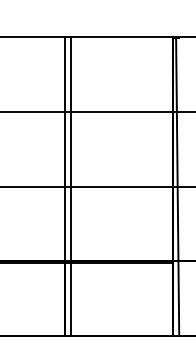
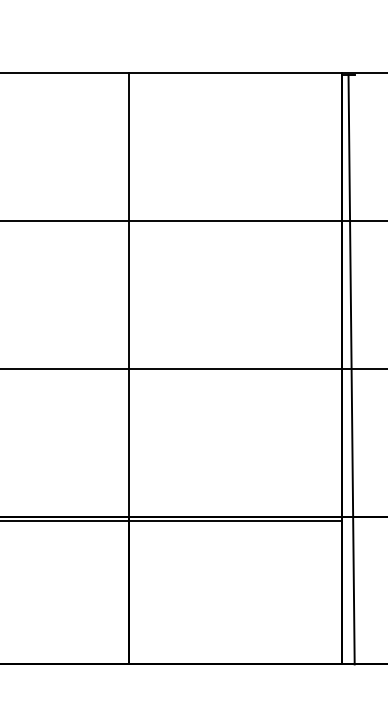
line: (71, 186) -> (141, 368), removed

